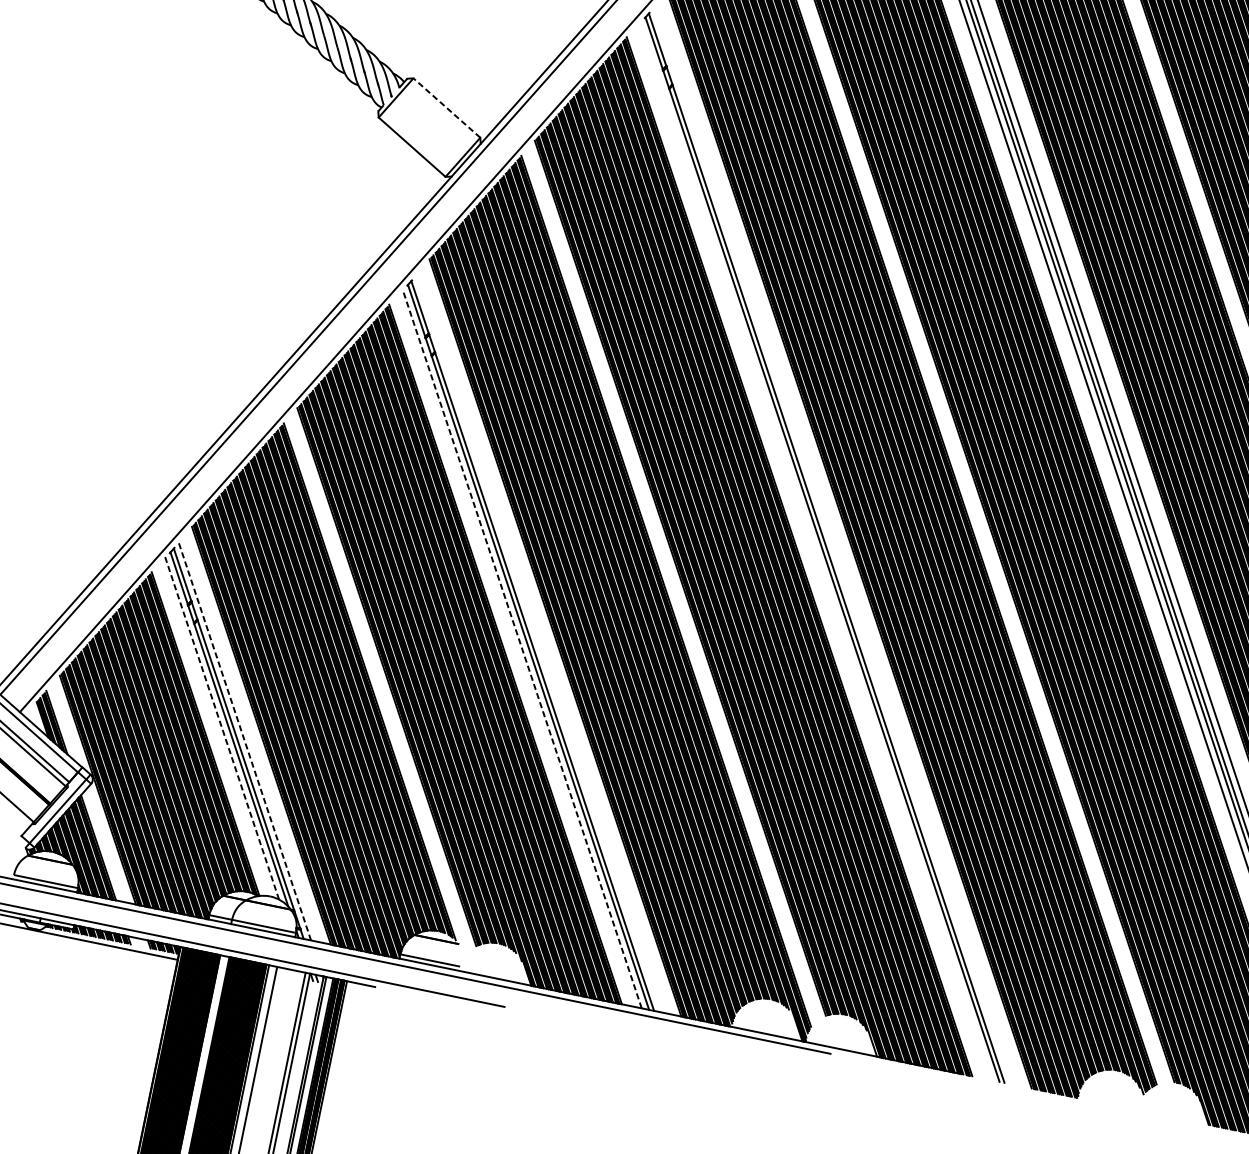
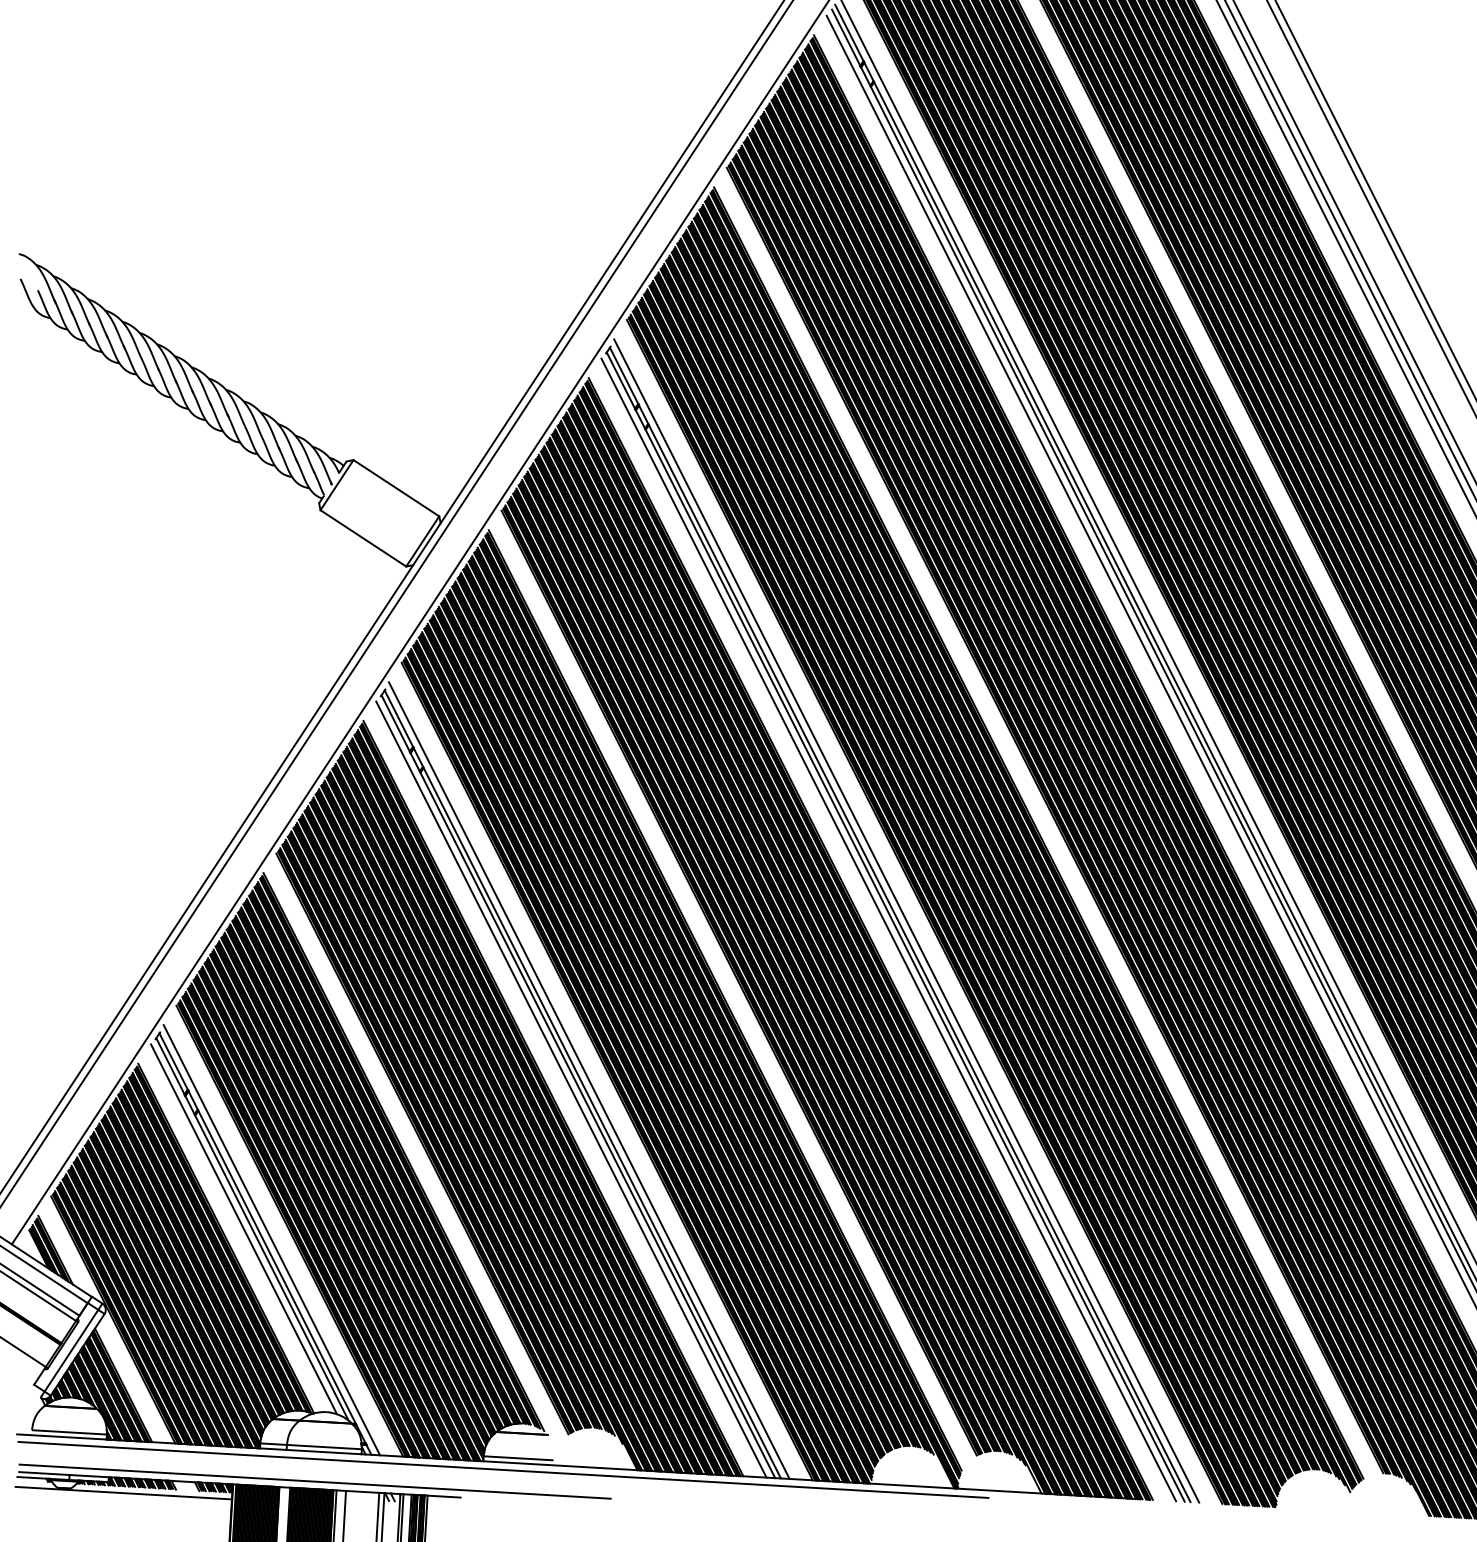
line: (446, 107) -> (395, 487), dashed -> solid
line: (832, 545) -> (906, 920), added
line: (815, 550) -> (888, 929), added
line: (538, 643) -> (588, 1080), added
line: (522, 648) -> (571, 1089), dashed -> solid
line: (222, 728) -> (244, 1229), dashed -> solid
line: (244, 741) -> (271, 1240), dashed -> solid

